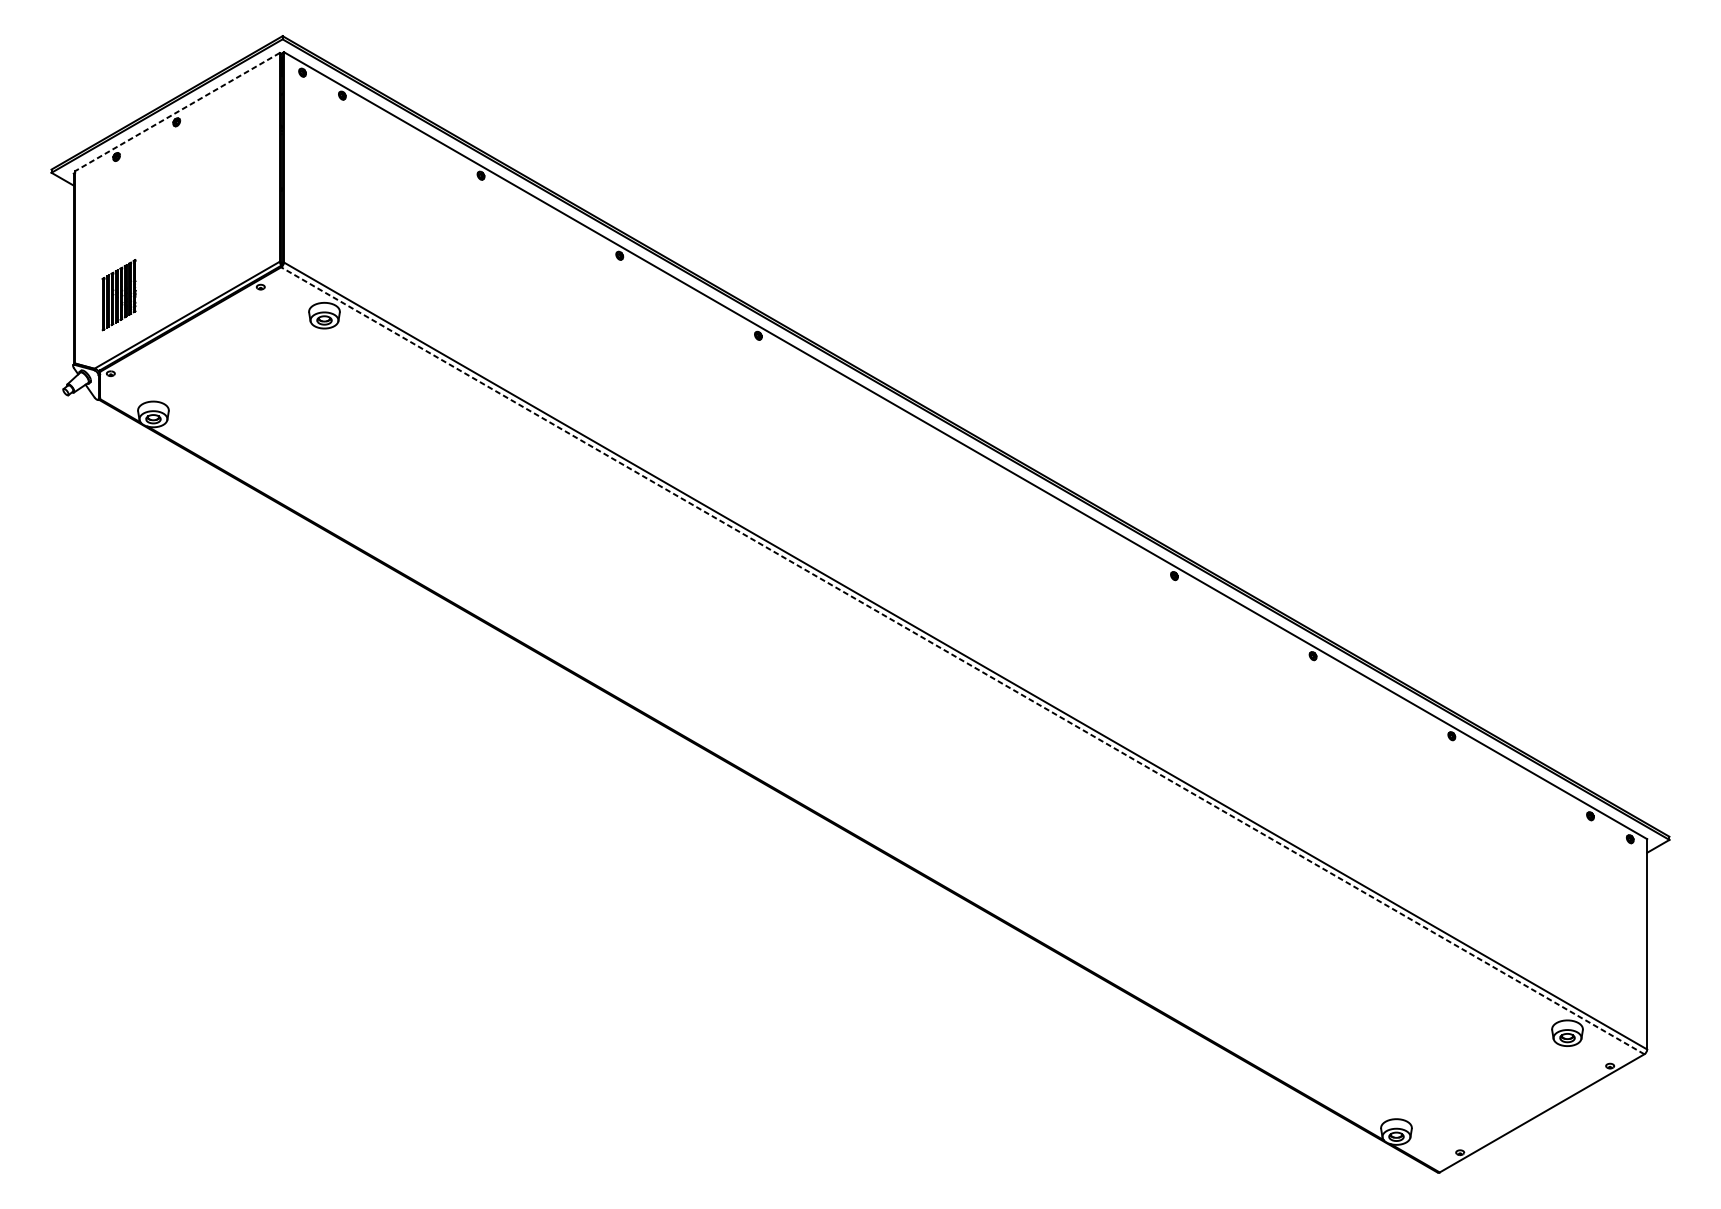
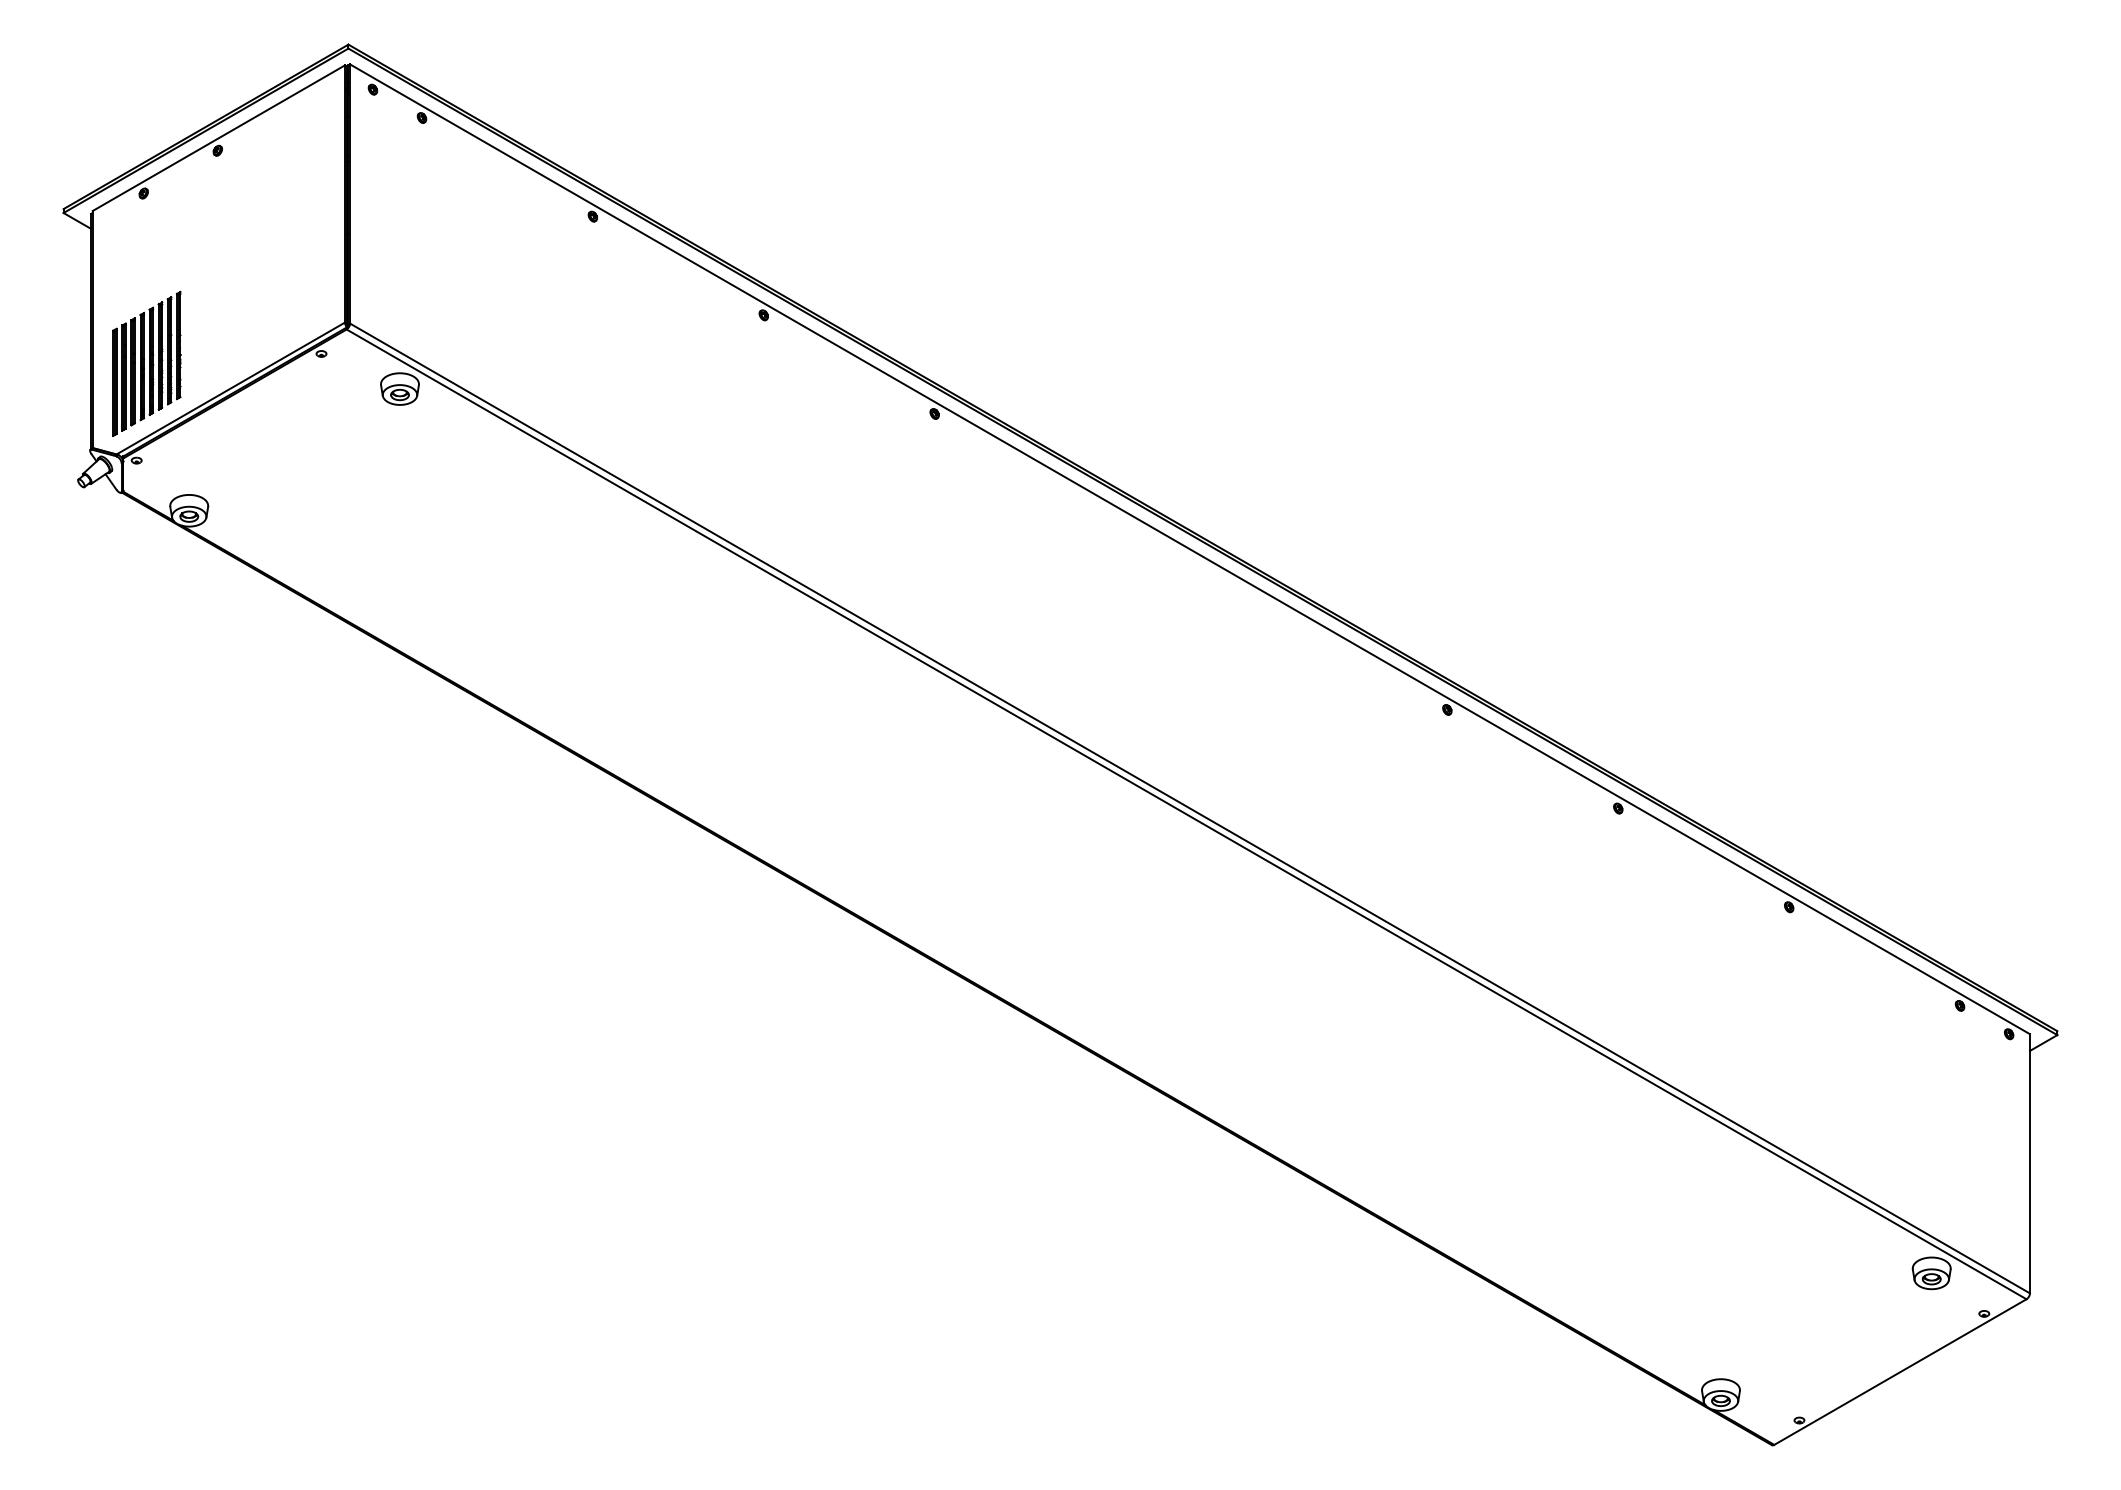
line: (177, 112) -> (218, 138), dashed -> solid
part: (118, 294) -> (146, 363), size x1.67
line: (962, 660) -> (1186, 814), dashed -> solid

